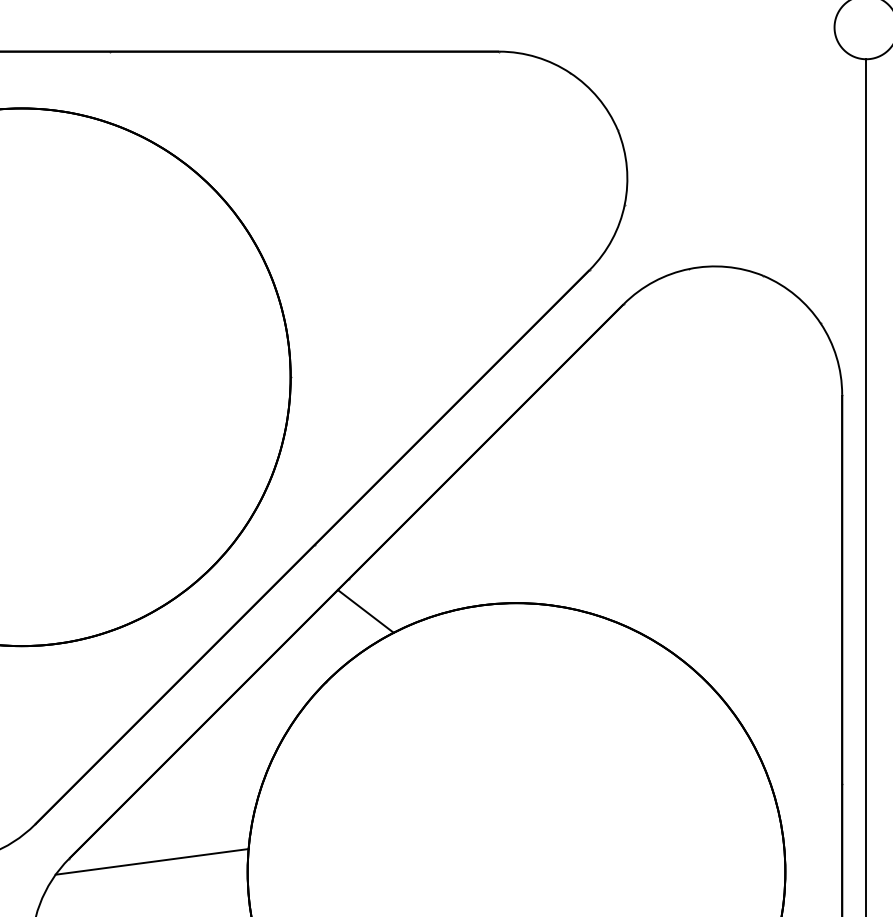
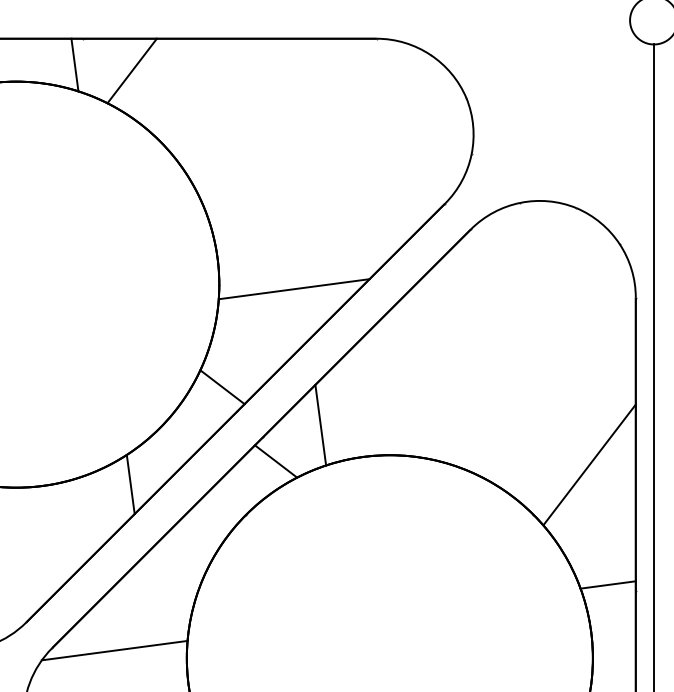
line: (99, 86) -> (74, 65), added
line: (175, 94) -> (132, 71), added
line: (389, 383) -> (293, 289), added
line: (294, 512) -> (222, 386), added
line: (424, 563) -> (320, 425), added
line: (780, 616) -> (589, 465), added
line: (173, 641) -> (130, 484), added
line: (805, 774) -> (608, 584), added

